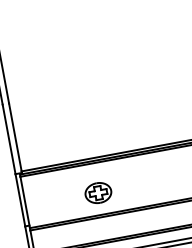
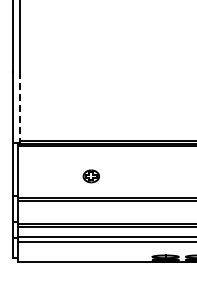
line: (15, 137) -> (19, 106), solid -> dashed
part: (98, 193) -> (91, 176), size x0.6

